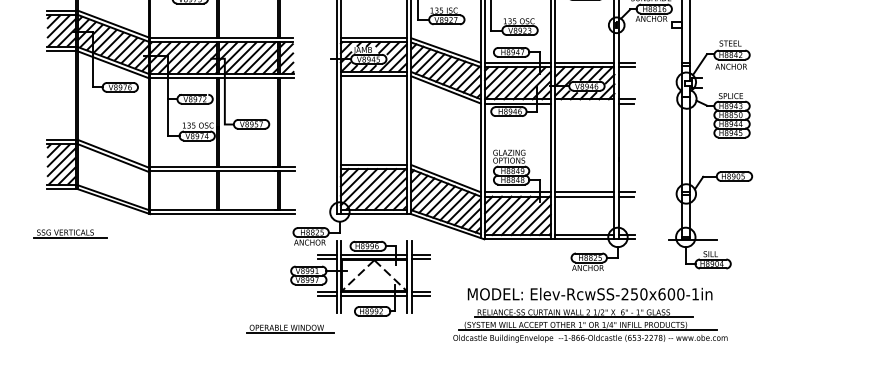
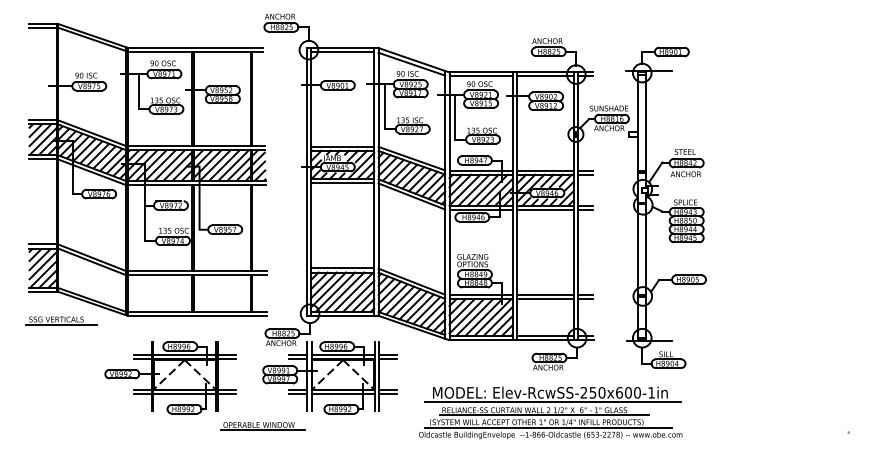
line: (584, 103) -> (544, 209), added
part: (70, 233) -> (61, 320), moved
part: (194, 278) -> (170, 377), added
line: (592, 303) -> (552, 401), added

